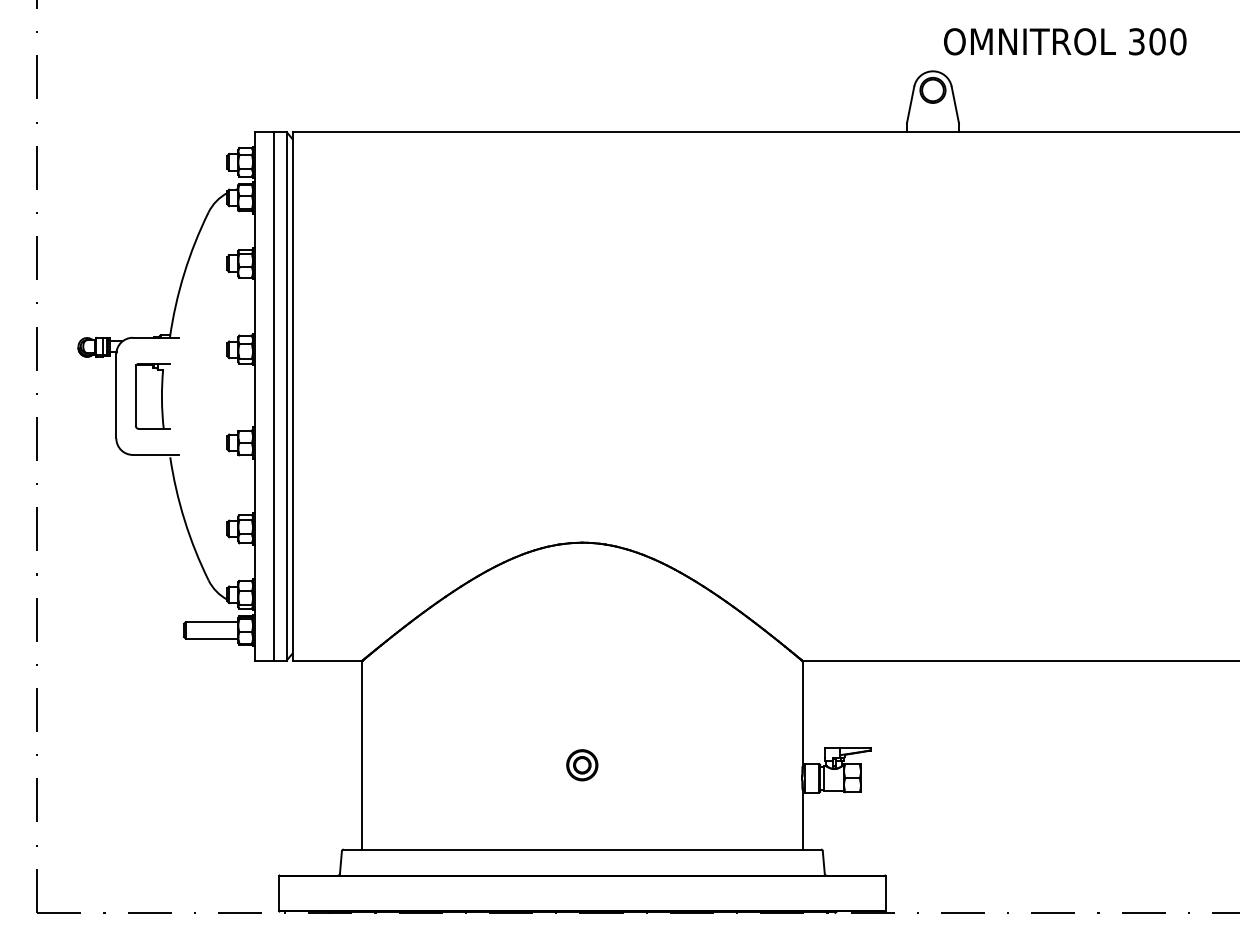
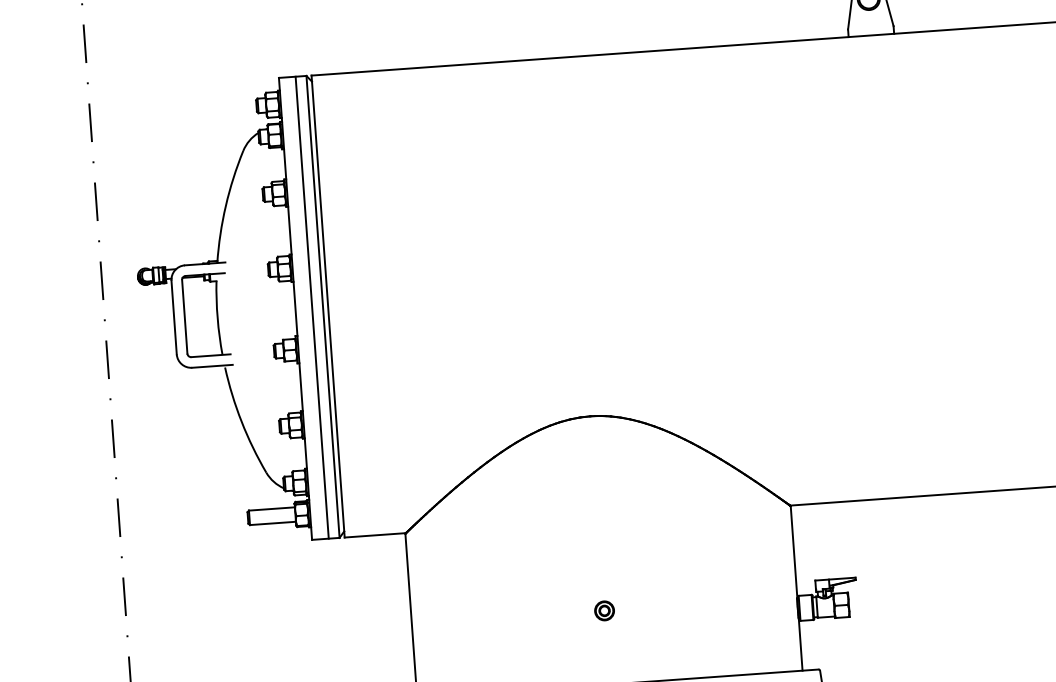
part: (152, 396) -> (205, 315), size x1.43
part: (582, 765) -> (604, 611), size x0.71

